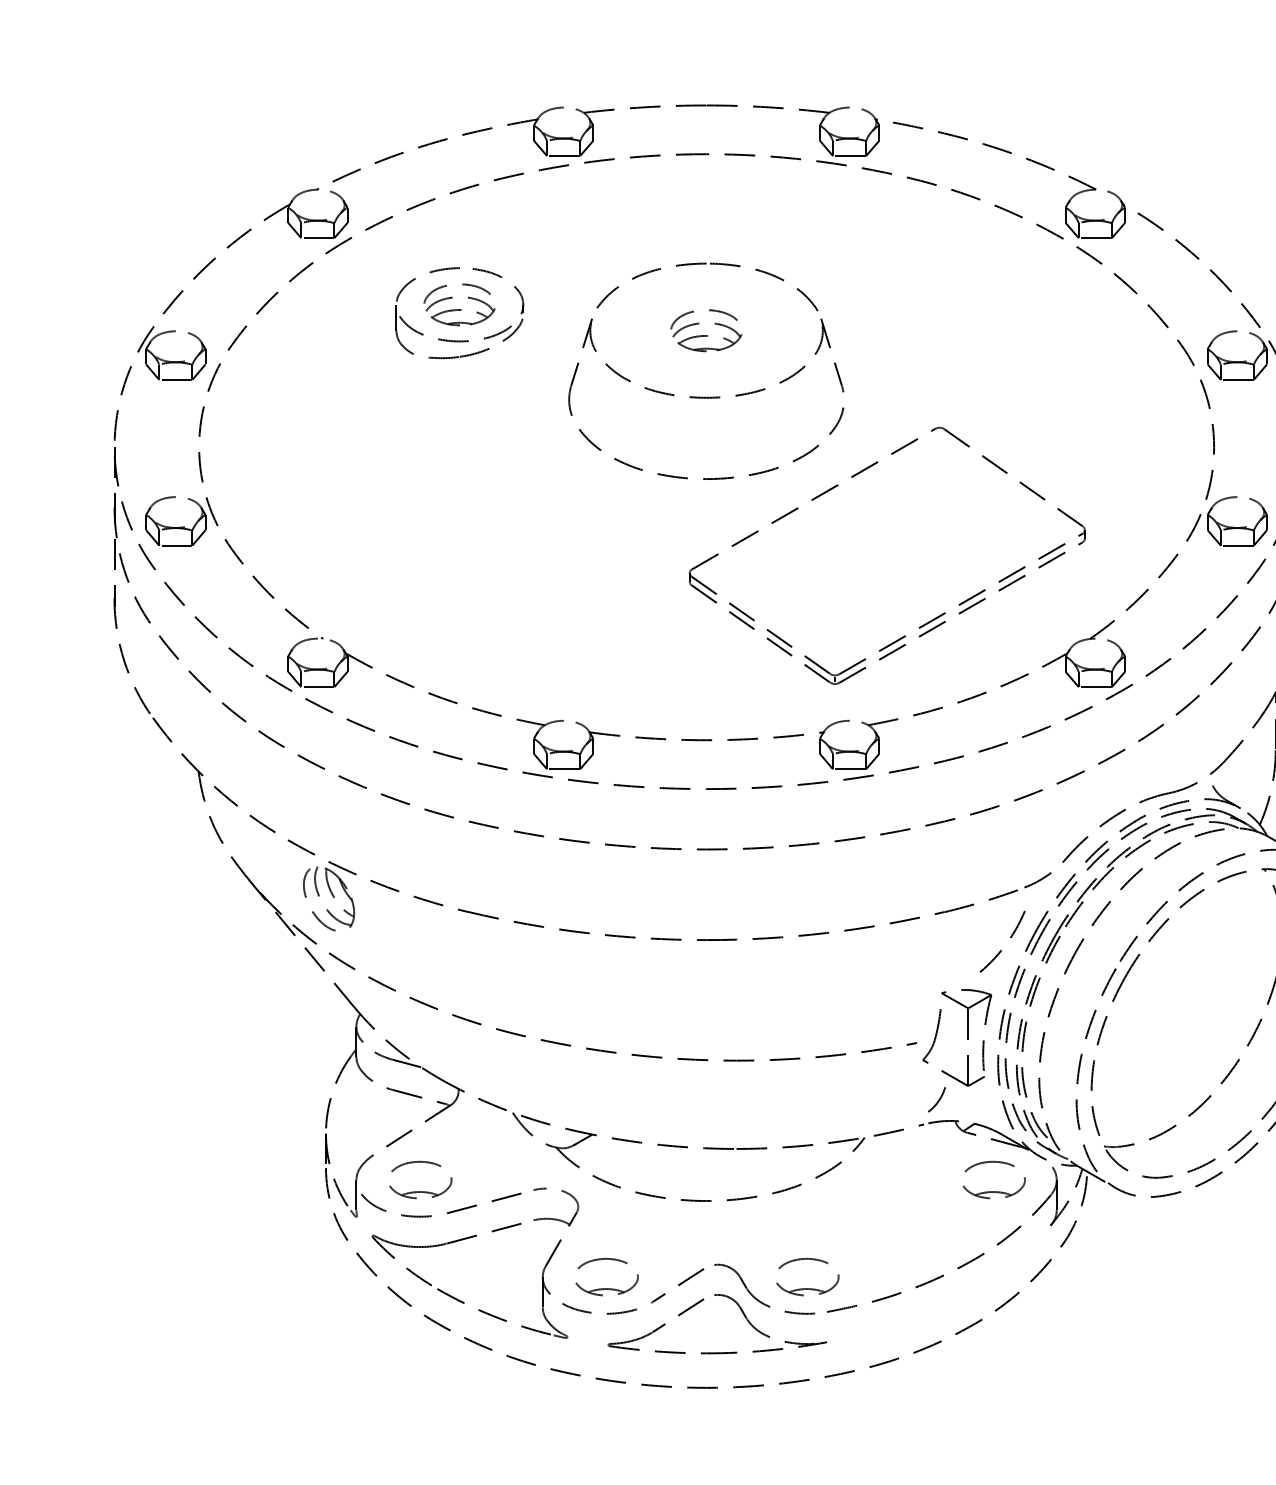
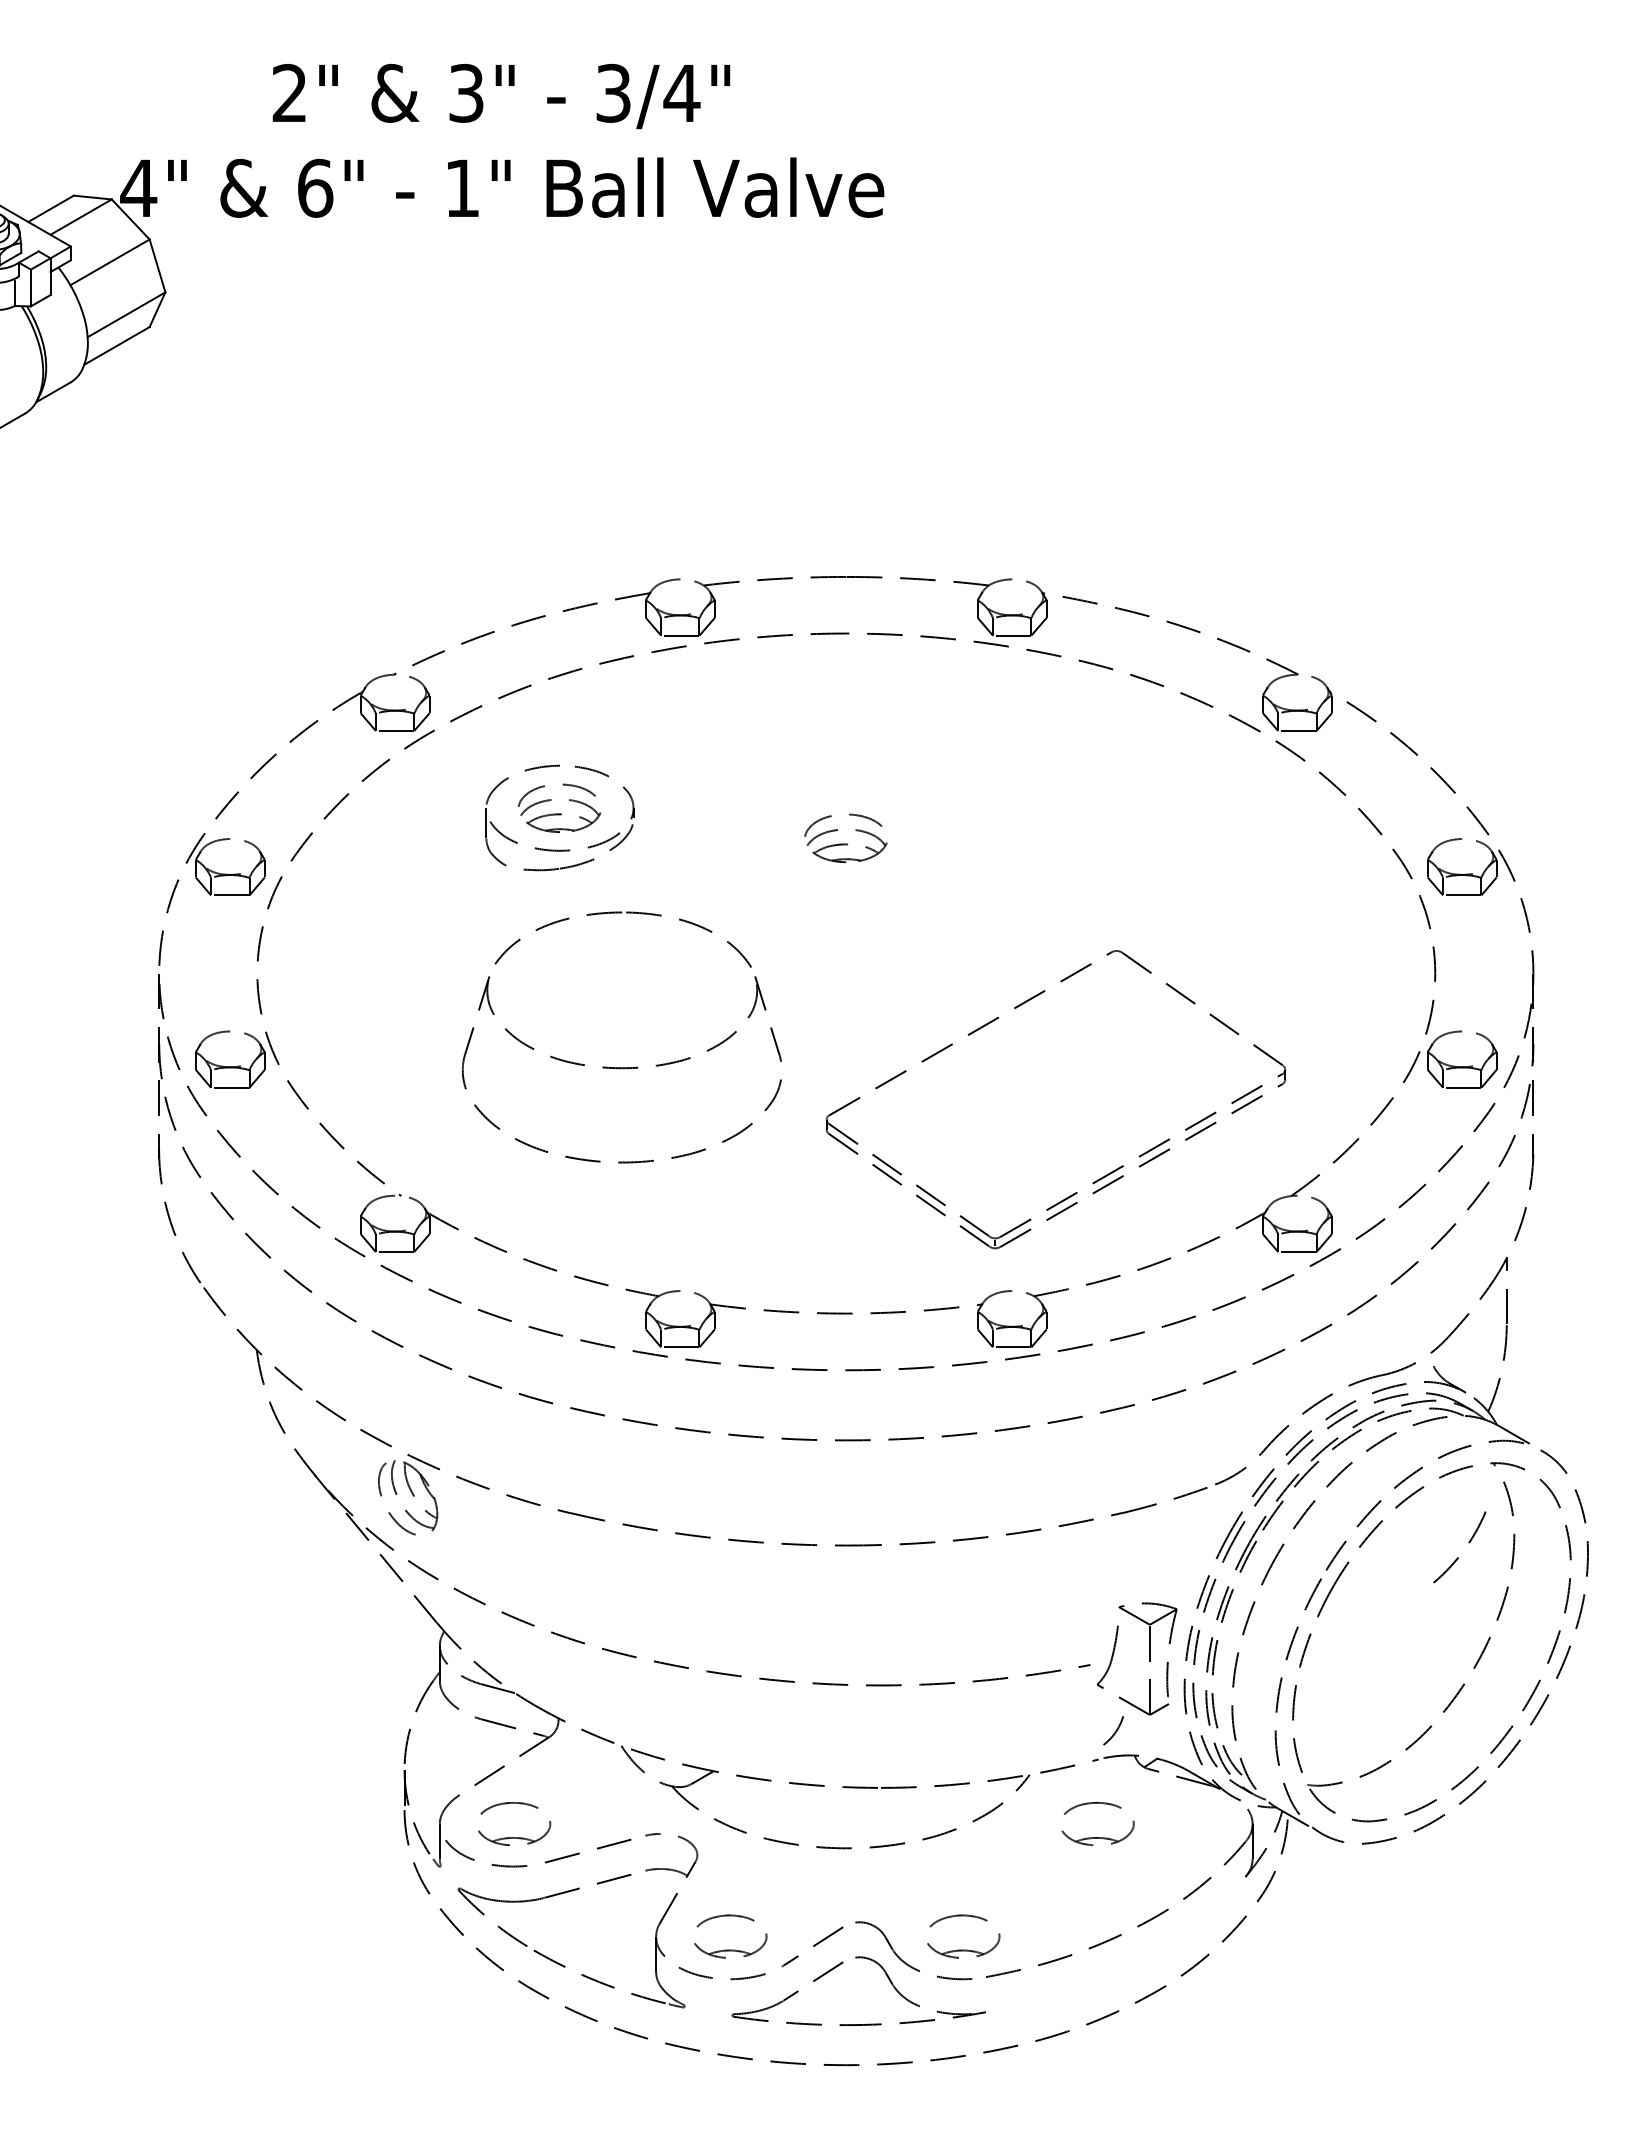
part: (705, 397) -> (621, 1067), moved
arc: (1001, 950) -> (1458, 1557), moved
part: (993, 1191) -> (1097, 1837), moved

